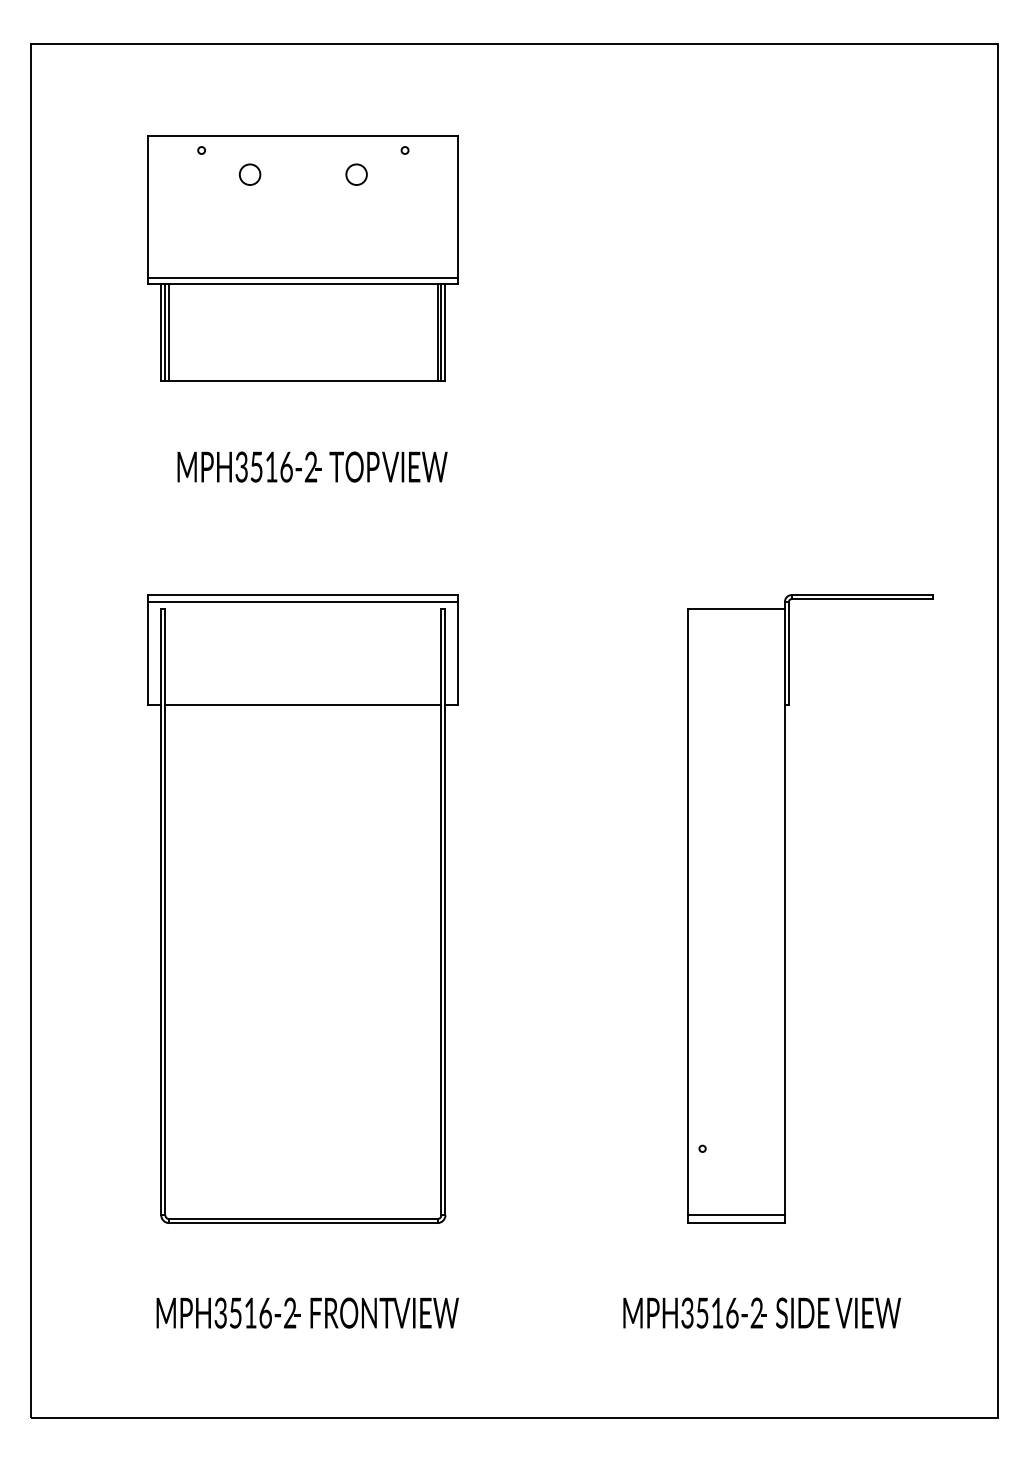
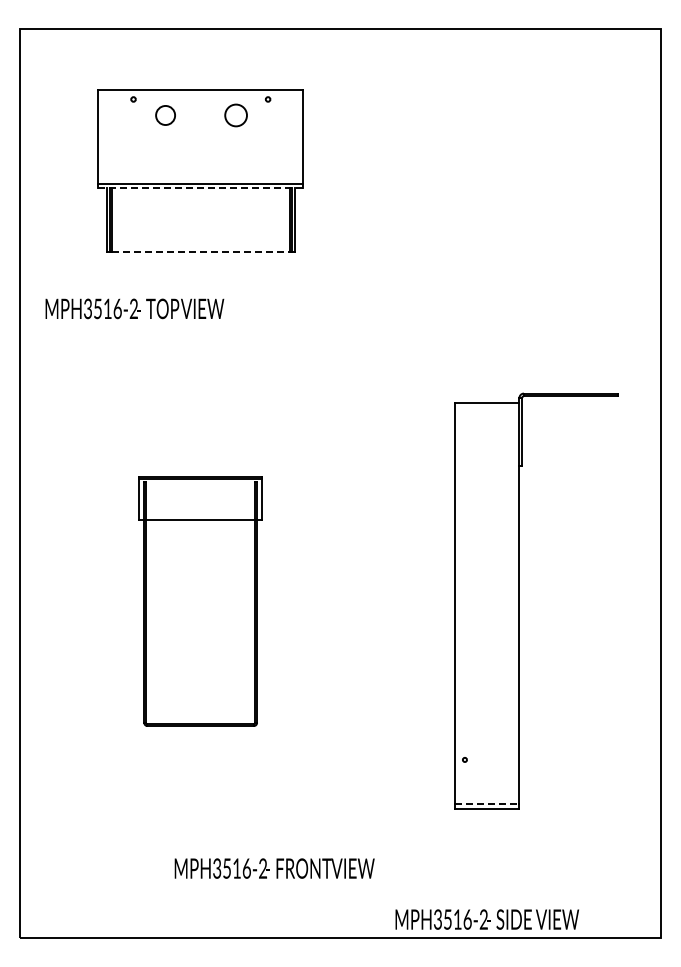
circle: (249, 174) -> (165, 115), size x1.4
circle: (355, 174) -> (235, 115), size x1.6
line: (302, 285) -> (200, 188), solid -> dashed
line: (302, 381) -> (200, 252), solid -> dashed
text: (311, 466) -> (134, 308), moved
part: (302, 909) -> (200, 601), size x0.6
line: (736, 1214) -> (487, 803), solid -> dashed
text: (307, 1312) -> (274, 868), moved
text: (760, 1312) -> (486, 919), moved

